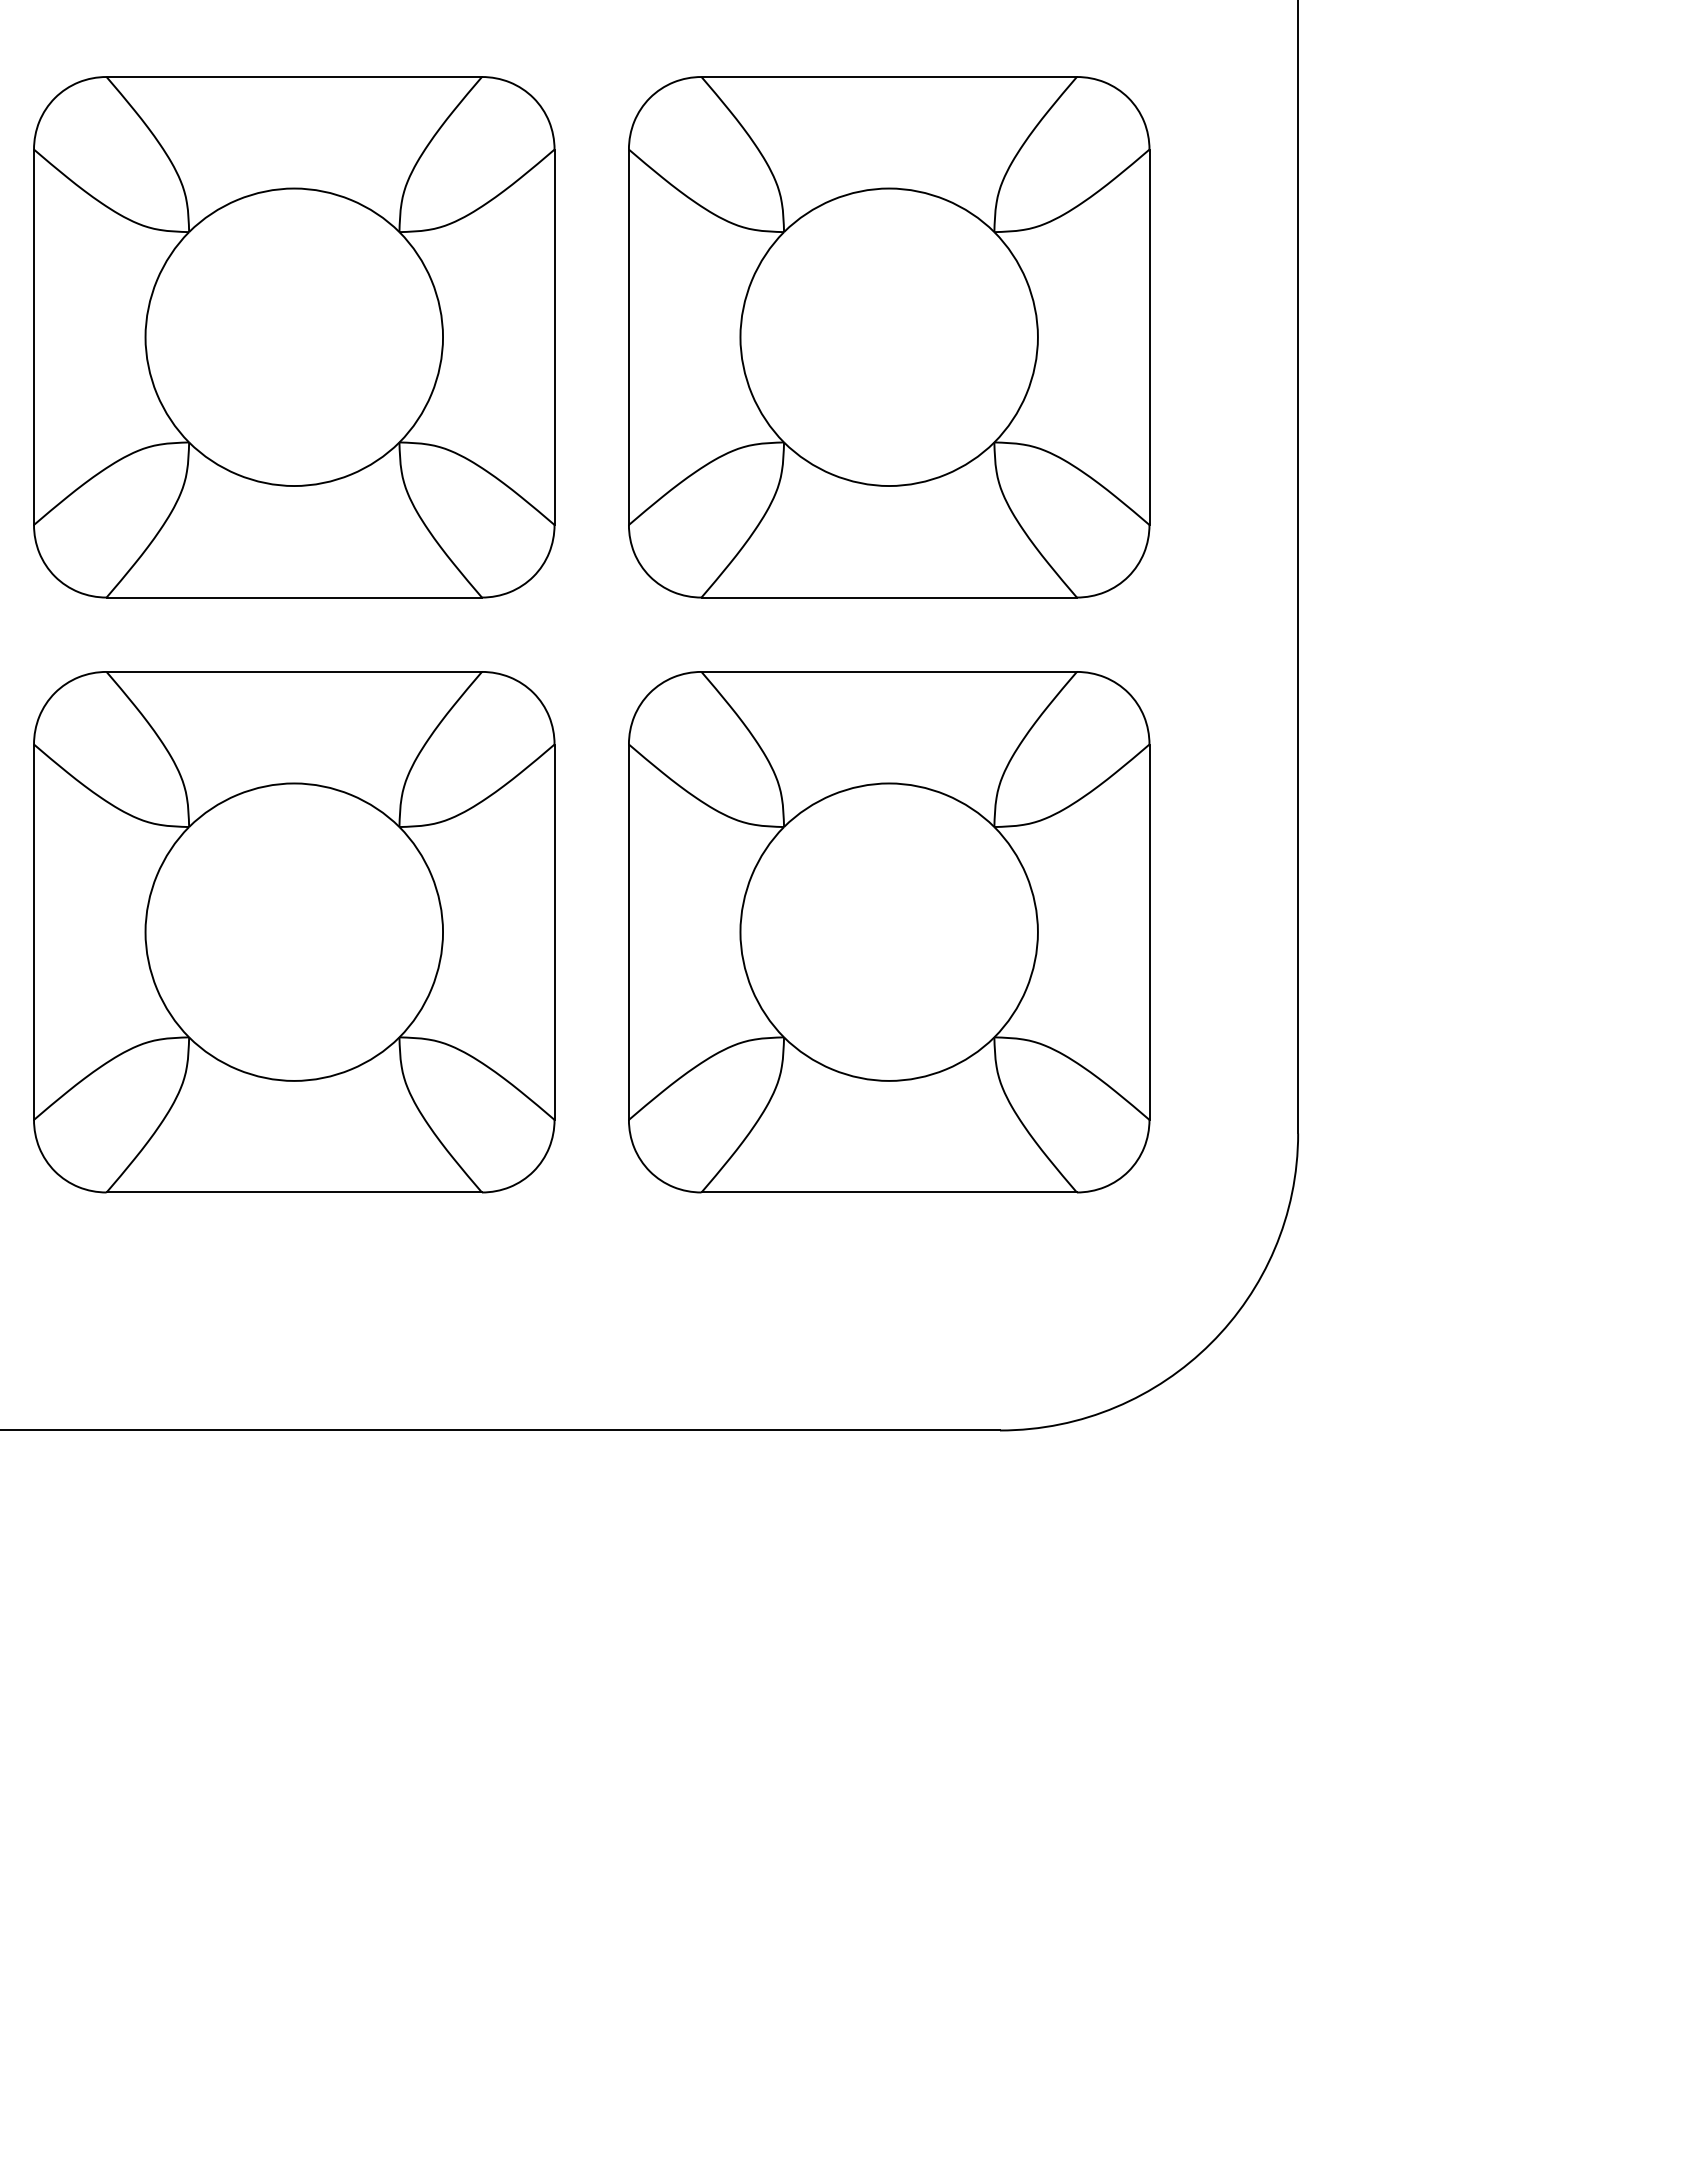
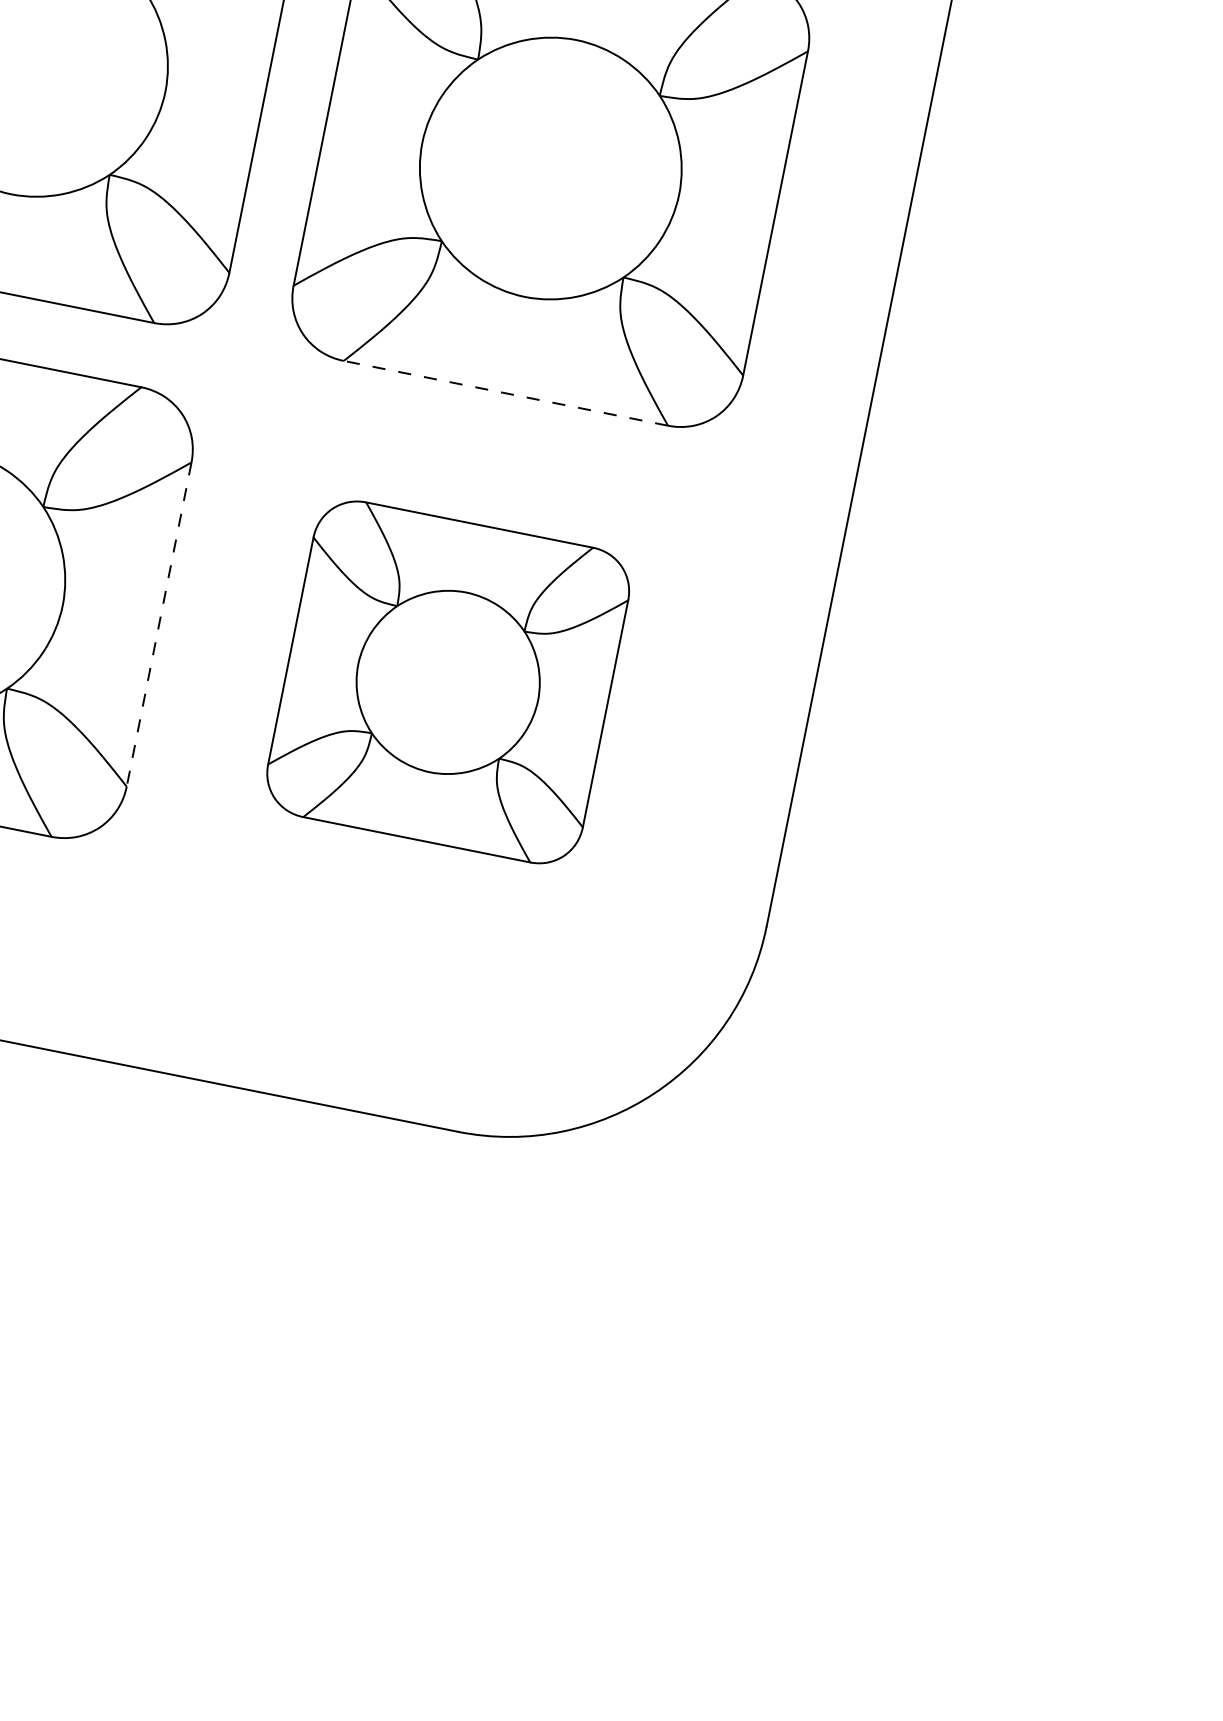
line: (889, 597) -> (506, 393), solid -> dashed
line: (554, 932) -> (159, 624), solid -> dashed
part: (889, 932) -> (448, 682), size x0.7

